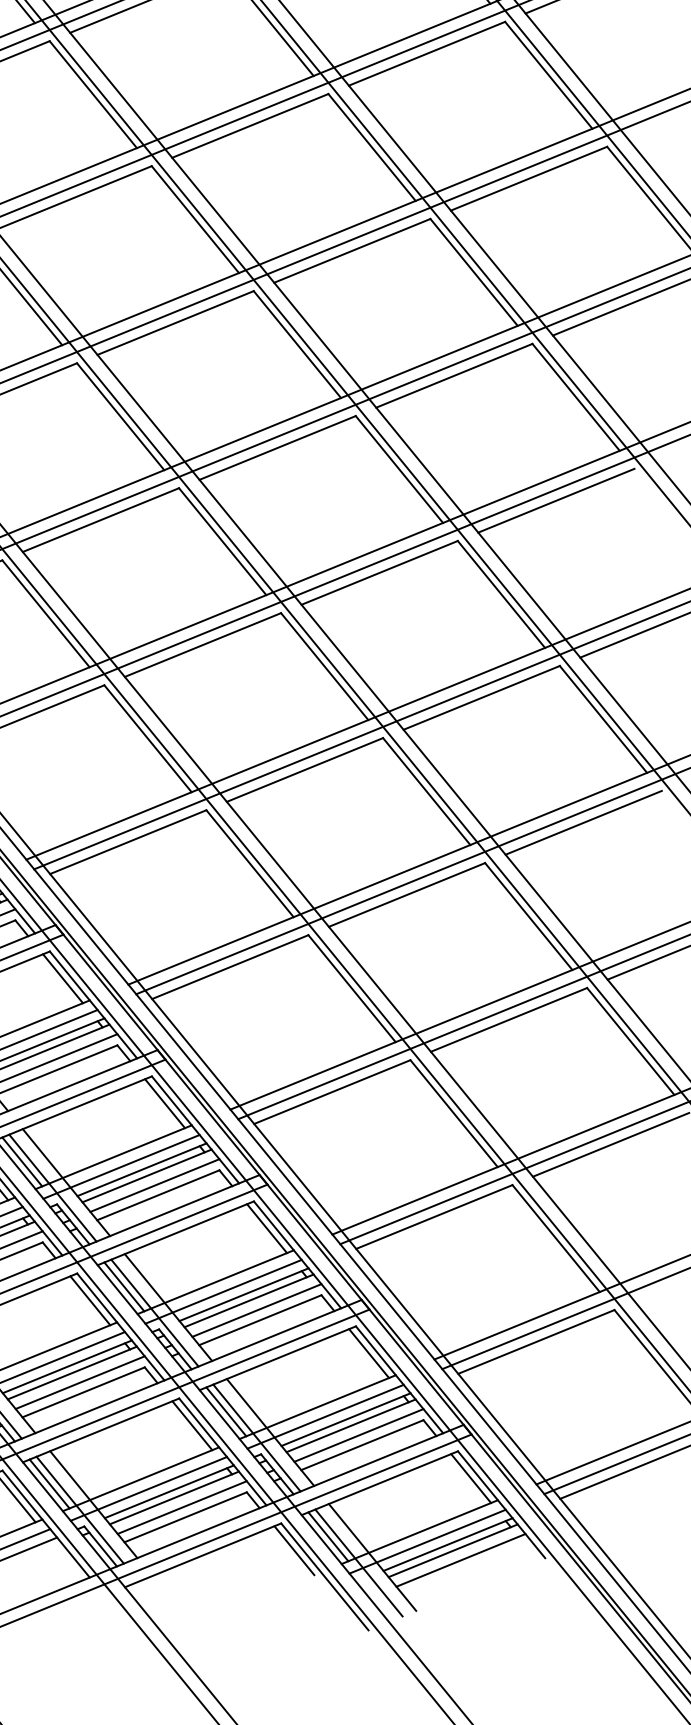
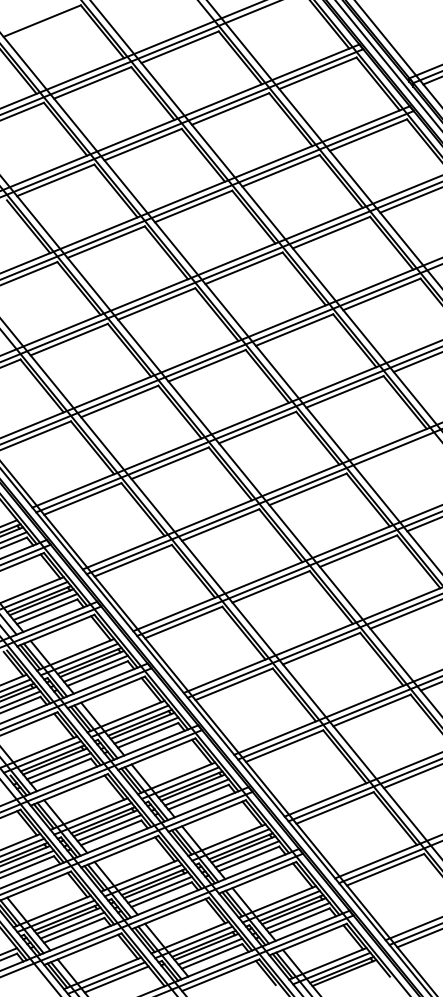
line: (556, 500) -> (395, 453), removed
line: (461, 1559) -> (348, 977), removed

